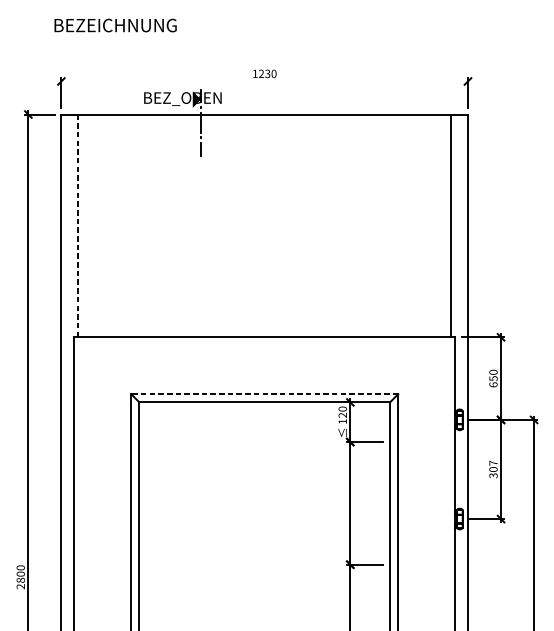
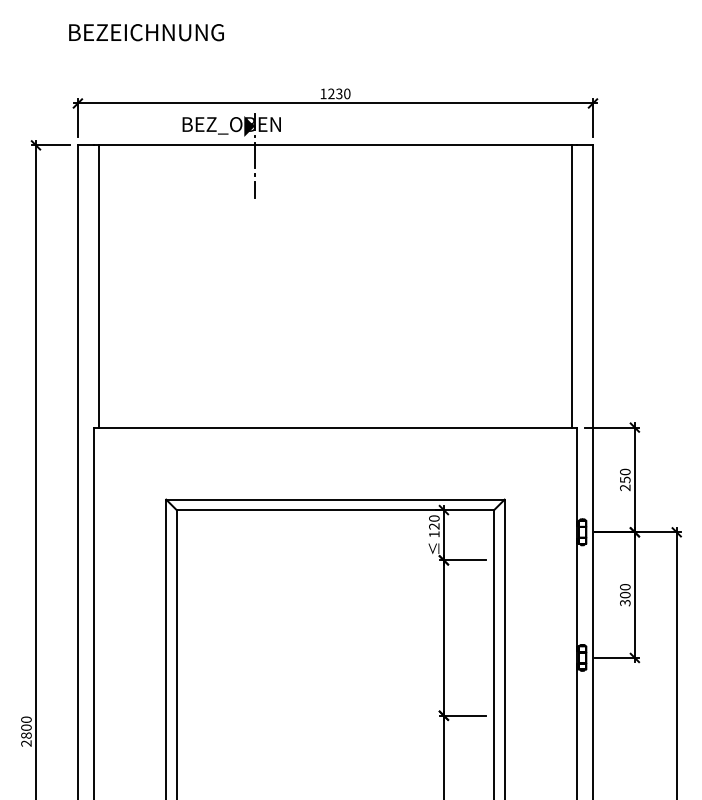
line: (264, 81) -> (335, 103), added
line: (77, 225) -> (98, 286), dashed -> solid
text: (493, 384) -> (625, 487), 650 -> 250
line: (263, 394) -> (334, 499), dashed -> solid
text: (493, 463) -> (625, 587), 307 -> 300

